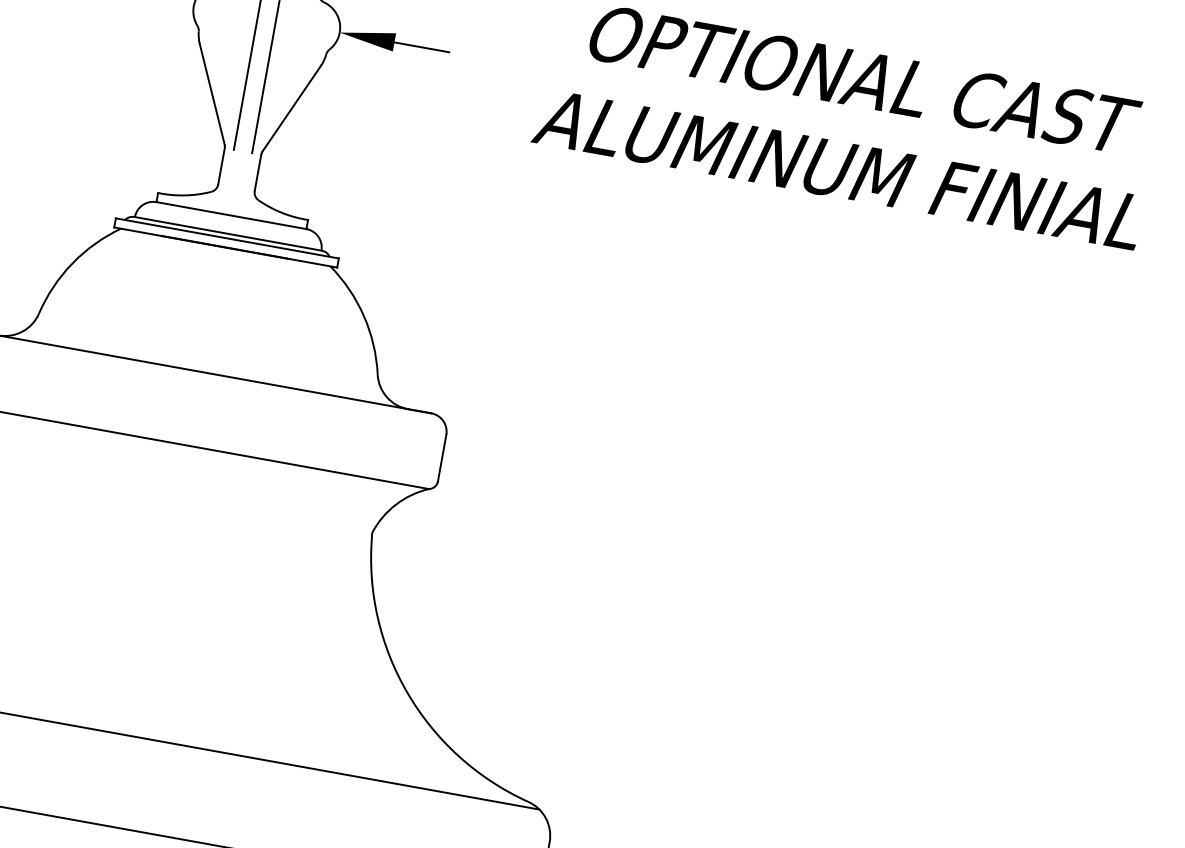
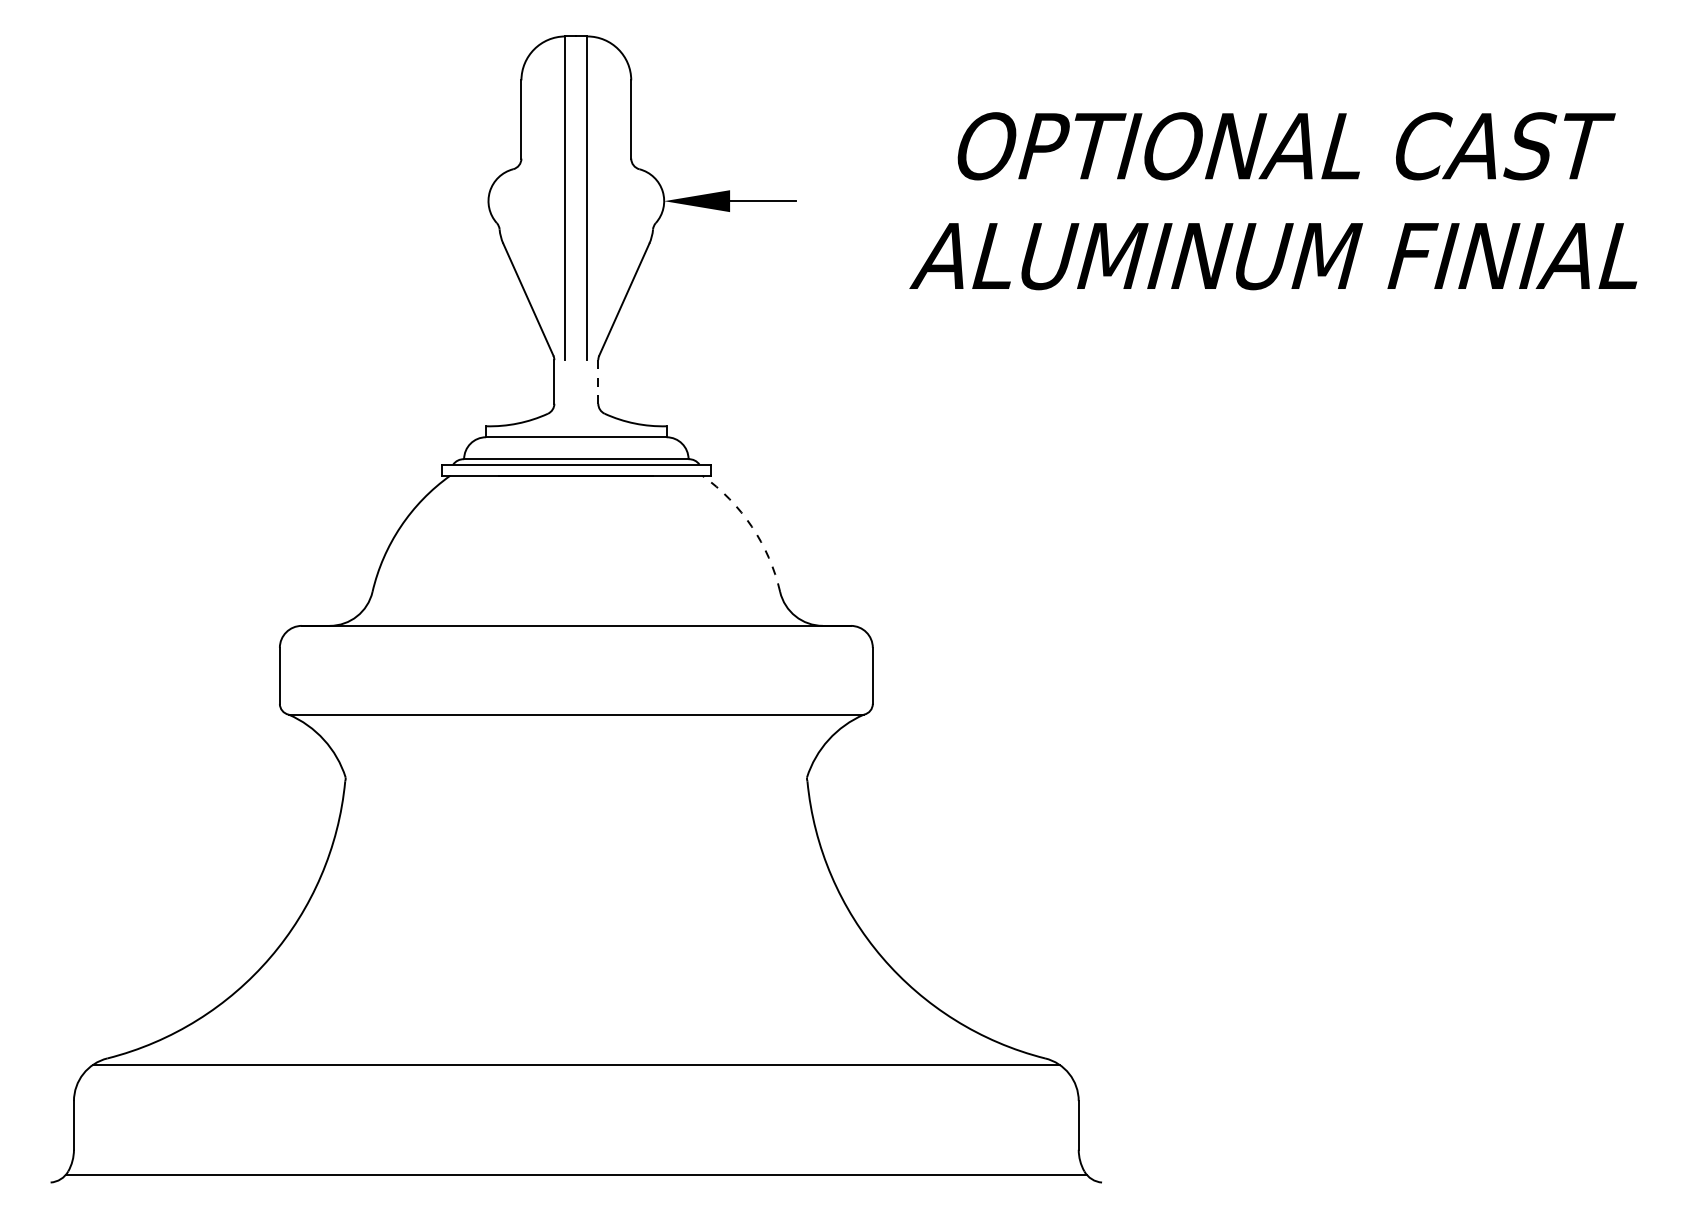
line: (258, 172) -> (598, 381), solid -> dashed
arc: (363, 315) -> (751, 526), solid -> dashed

